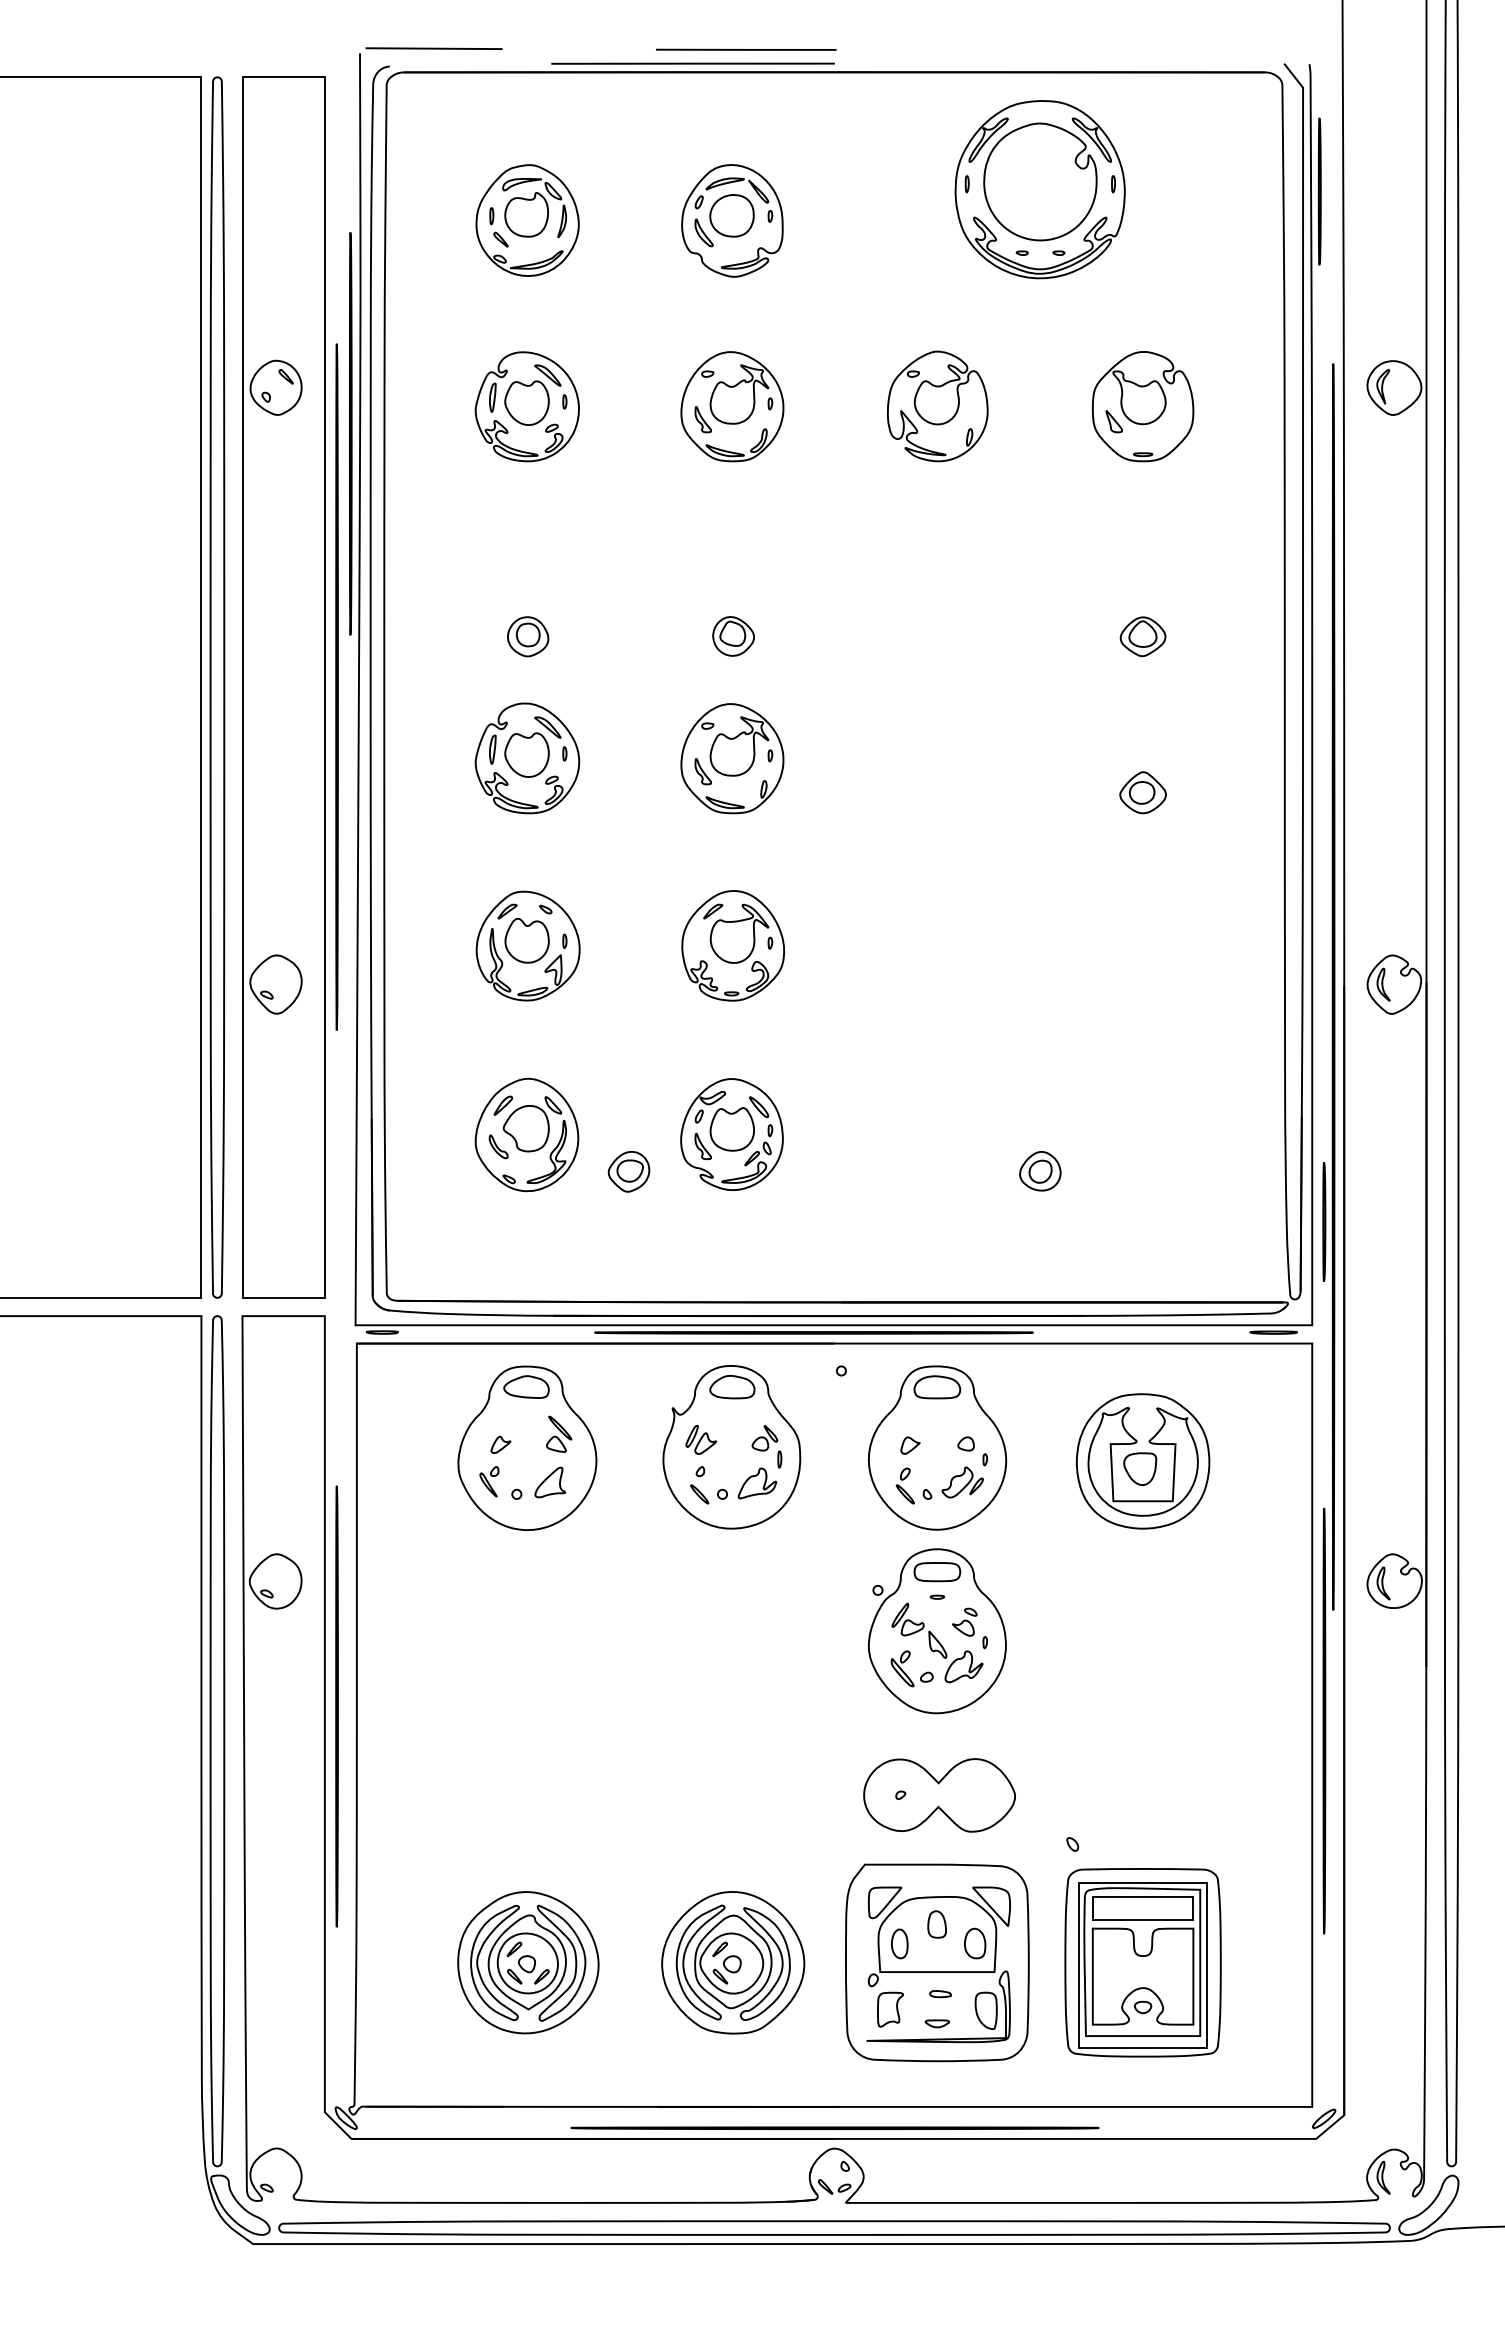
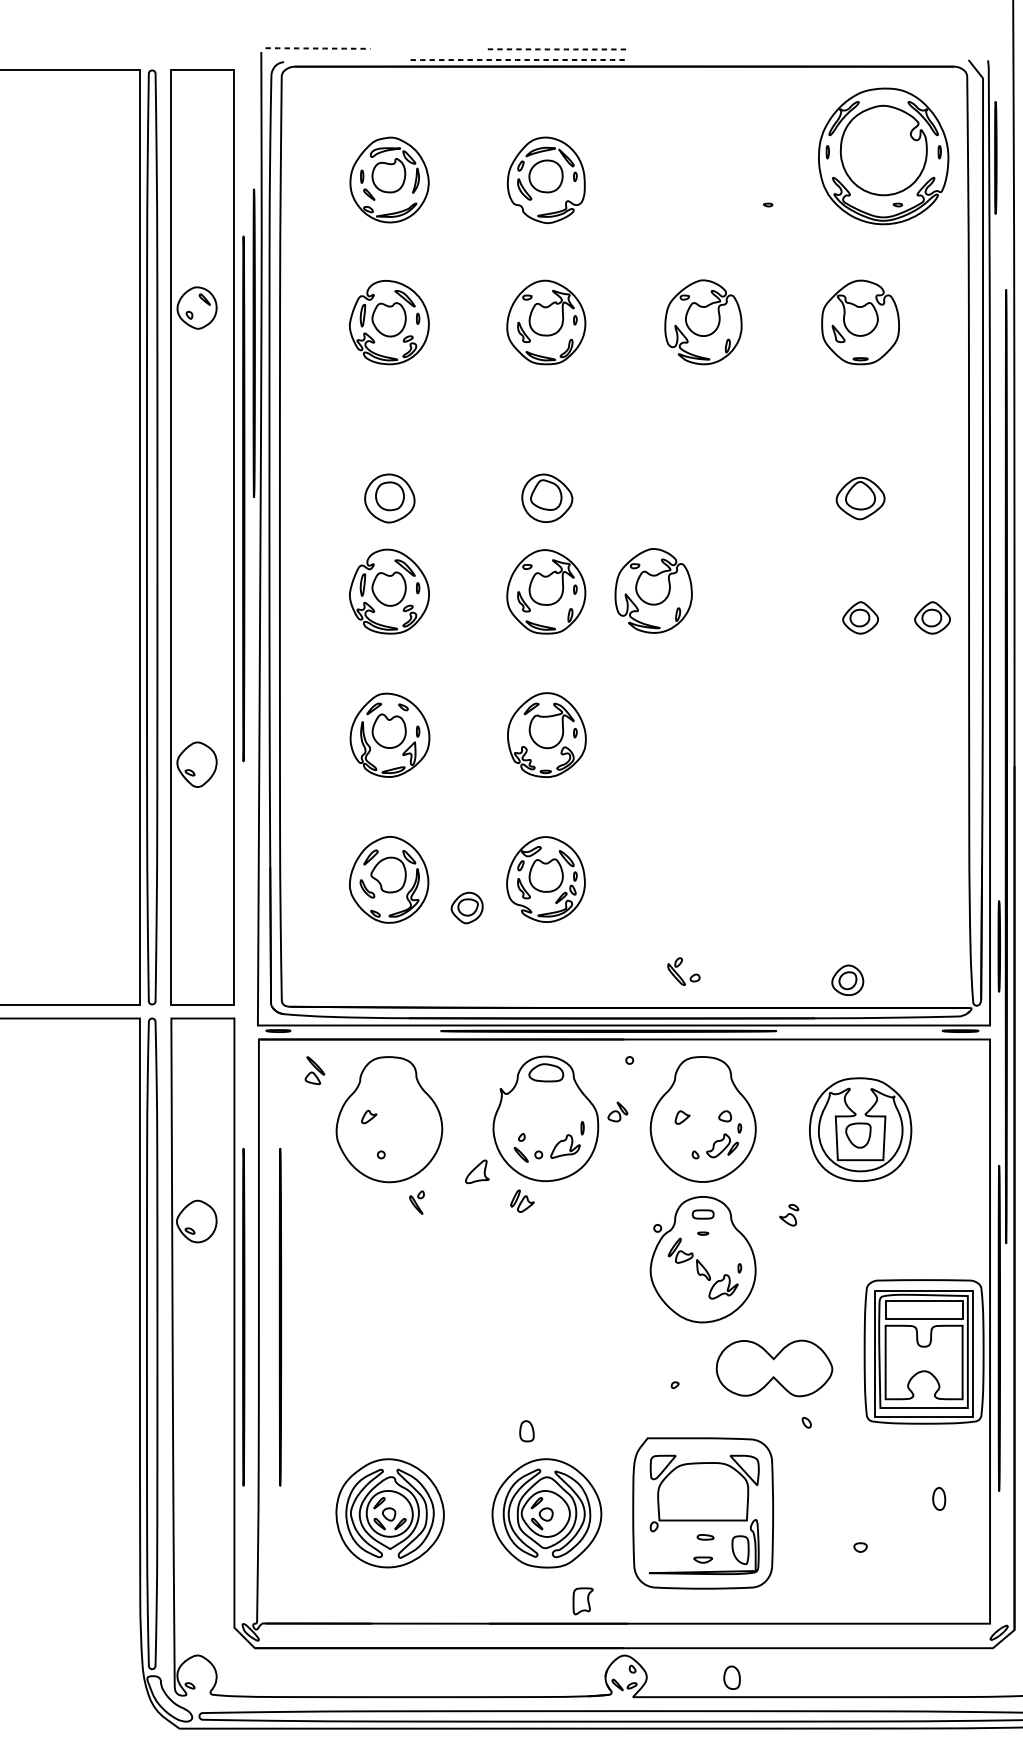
line: (434, 48) -> (318, 48), solid -> dashed
line: (746, 49) -> (557, 49), solid -> dashed
line: (693, 63) -> (516, 59), solid -> dashed
part: (1039, 189) -> (883, 156), moved
part: (528, 636) -> (390, 498), size x1.6
part: (733, 636) -> (547, 498), size x1.6
part: (1142, 636) -> (860, 498), size x1.4
line: (336, 686) -> (243, 498), moved
part: (872, 757) -> (653, 590), added
part: (1236, 792) -> (932, 617), added
part: (1040, 1171) -> (847, 980), moved
part: (526, 1386) -> (388, 1072), removed
part: (937, 1387) -> (703, 1073), removed
part: (559, 1433) -> (315, 1070), moved
part: (764, 1438) -> (617, 1112), moved
part: (700, 1439) -> (521, 1200), moved
part: (489, 1481) -> (417, 1202), moved
part: (550, 1482) -> (477, 1171), moved
part: (904, 1485) -> (678, 1148), removed
part: (937, 1572) -> (703, 1214), size x0.6
part: (964, 1621) -> (788, 1214), moved
part: (906, 1673) -> (679, 975), moved
line: (384, 1706) -> (280, 1317), added
part: (939, 1795) -> (774, 1368), moved
part: (936, 1924) -> (526, 1431), moved
part: (899, 1943) -> (938, 1498), moved
part: (975, 1943) -> (732, 1677), moved
part: (1142, 1962) -> (923, 1351), moved
part: (890, 2009) -> (583, 1601), moved
line: (834, 2127) -> (624, 1639), removed

